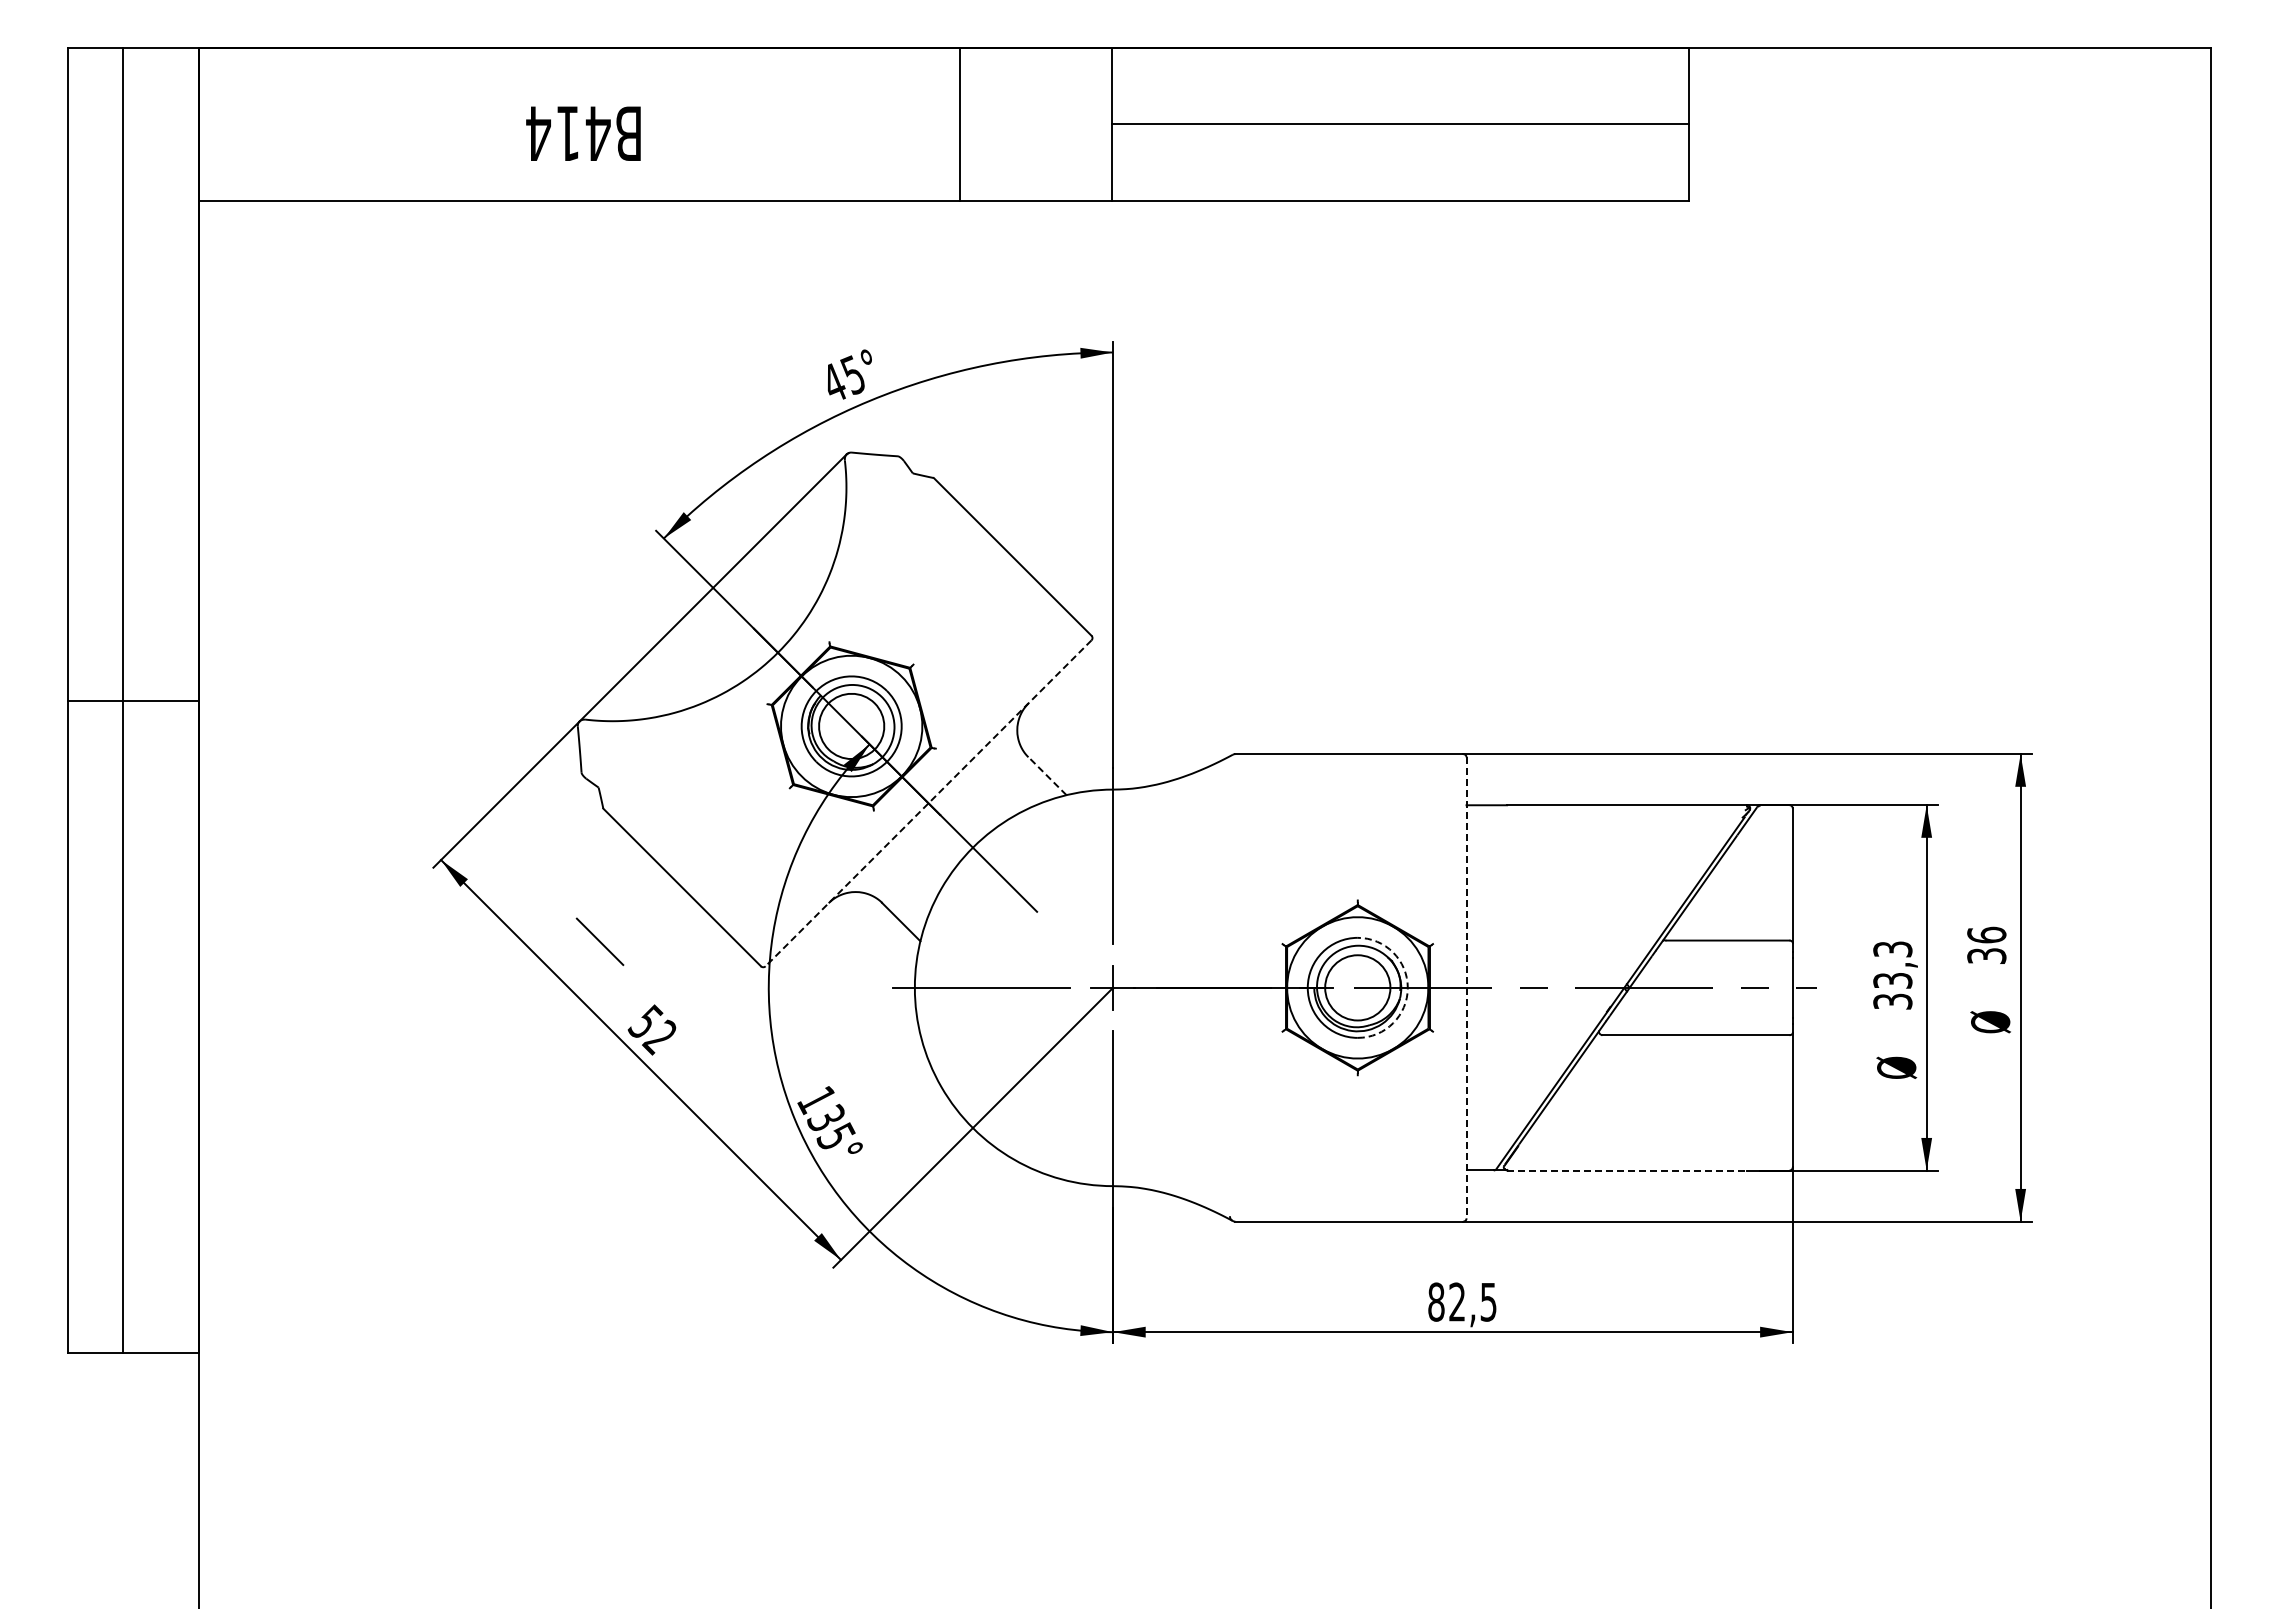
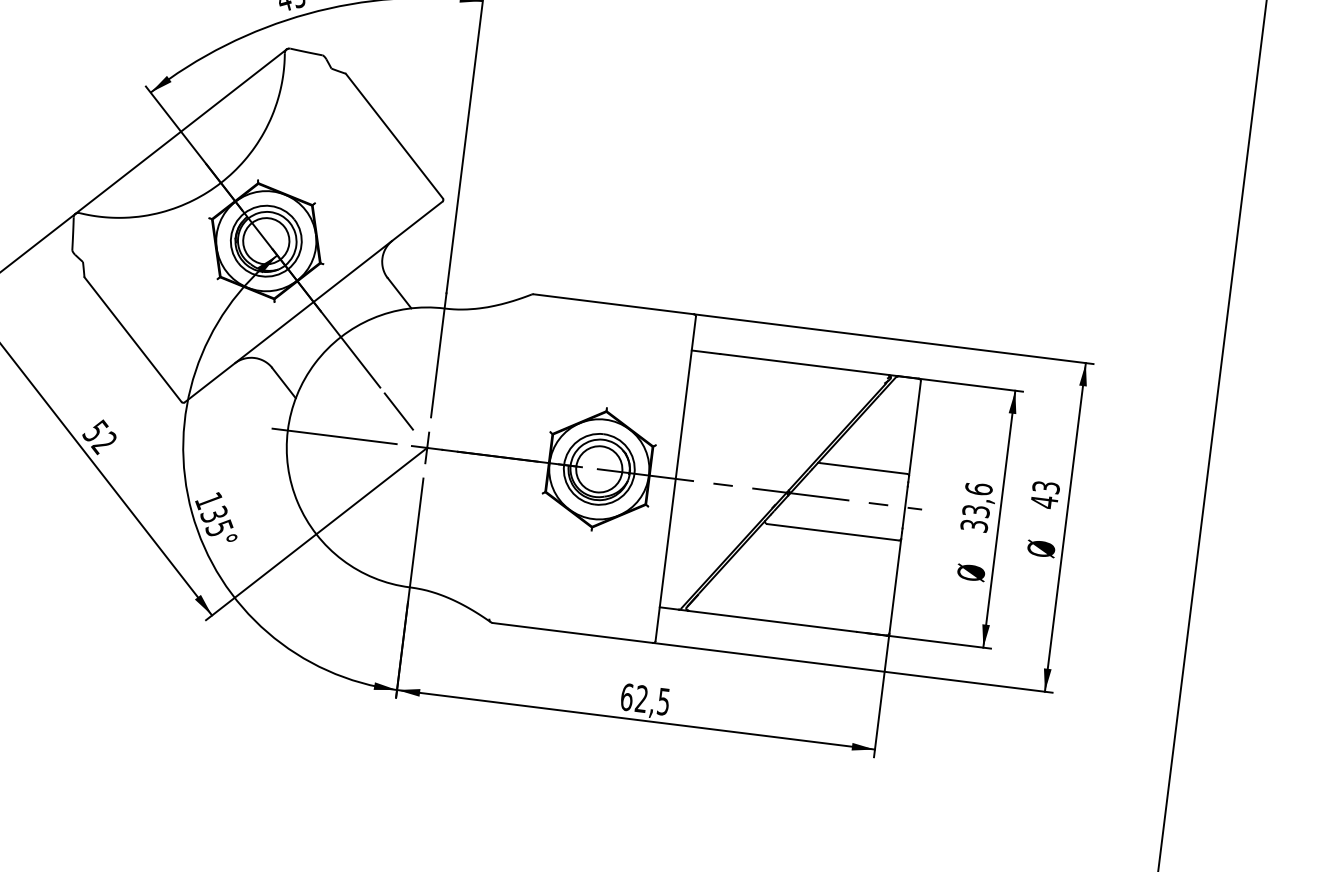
line: (1046, 775) -> (399, 292), dashed -> solid
line: (928, 803) -> (313, 302), dashed -> solid
line: (599, 941) -> (398, 411), moved
text: (1986, 945) -> (1045, 494), 36 -> 43
text: (1892, 949) -> (978, 489), 33,3 -> 33,6
arc: (1407, 987) -> (634, 473), dashed -> solid
line: (1466, 988) -> (675, 479), dashed -> solid
line: (1627, 1170) -> (772, 621), dashed -> solid
text: (1436, 1301) -> (627, 696), 82,5 -> 62,5

